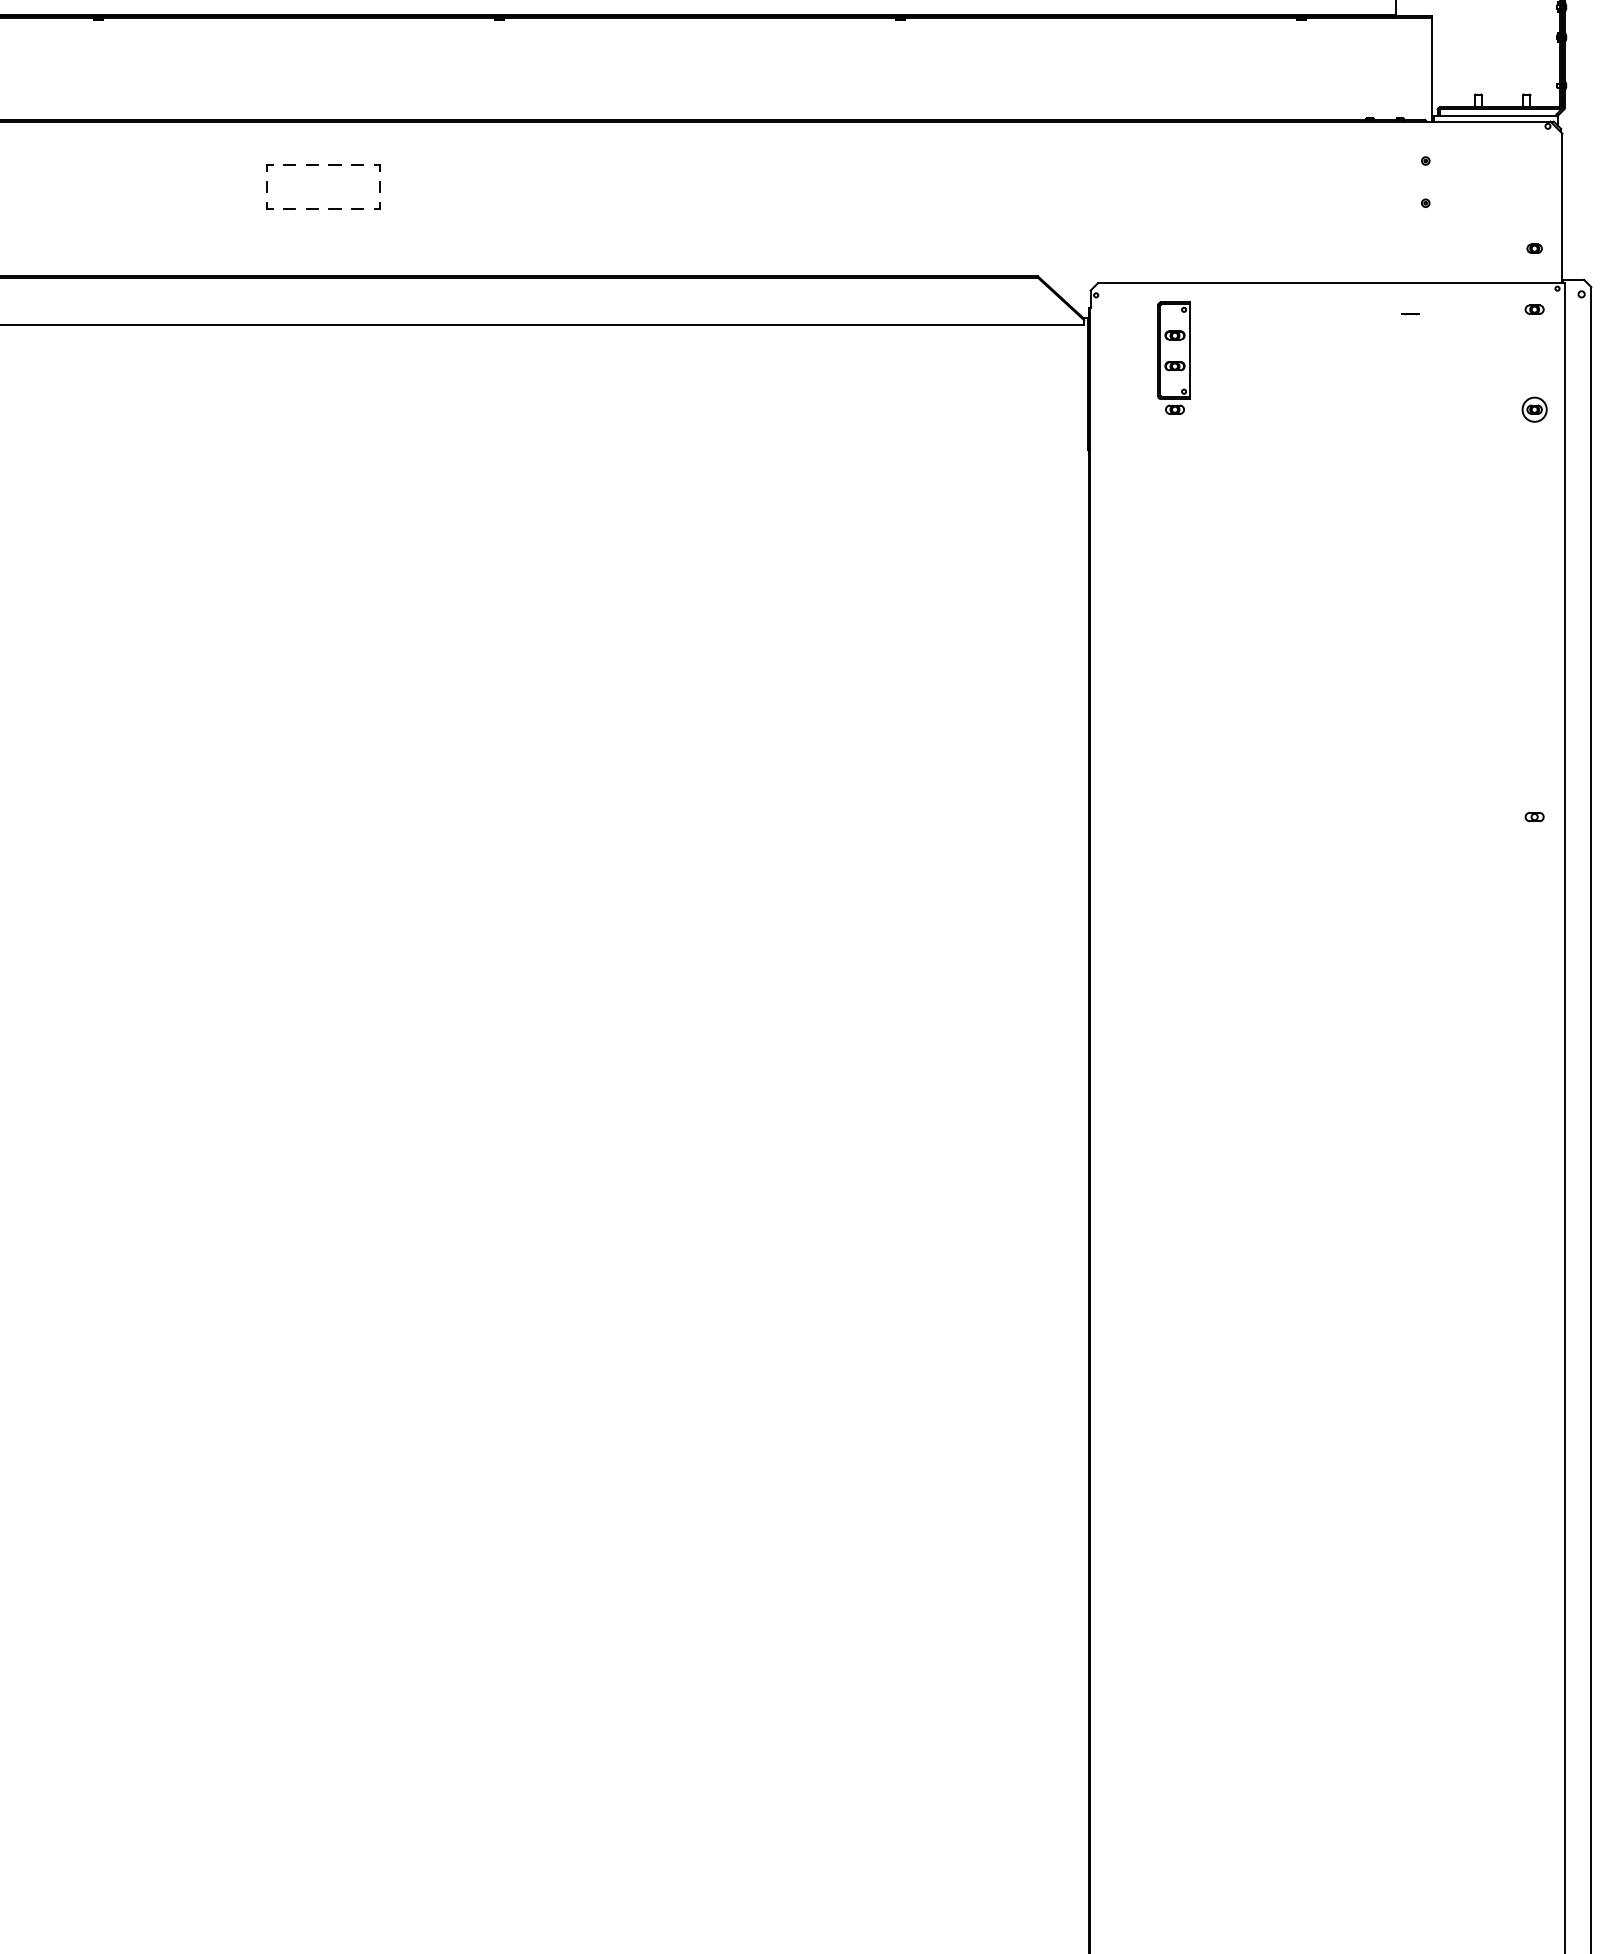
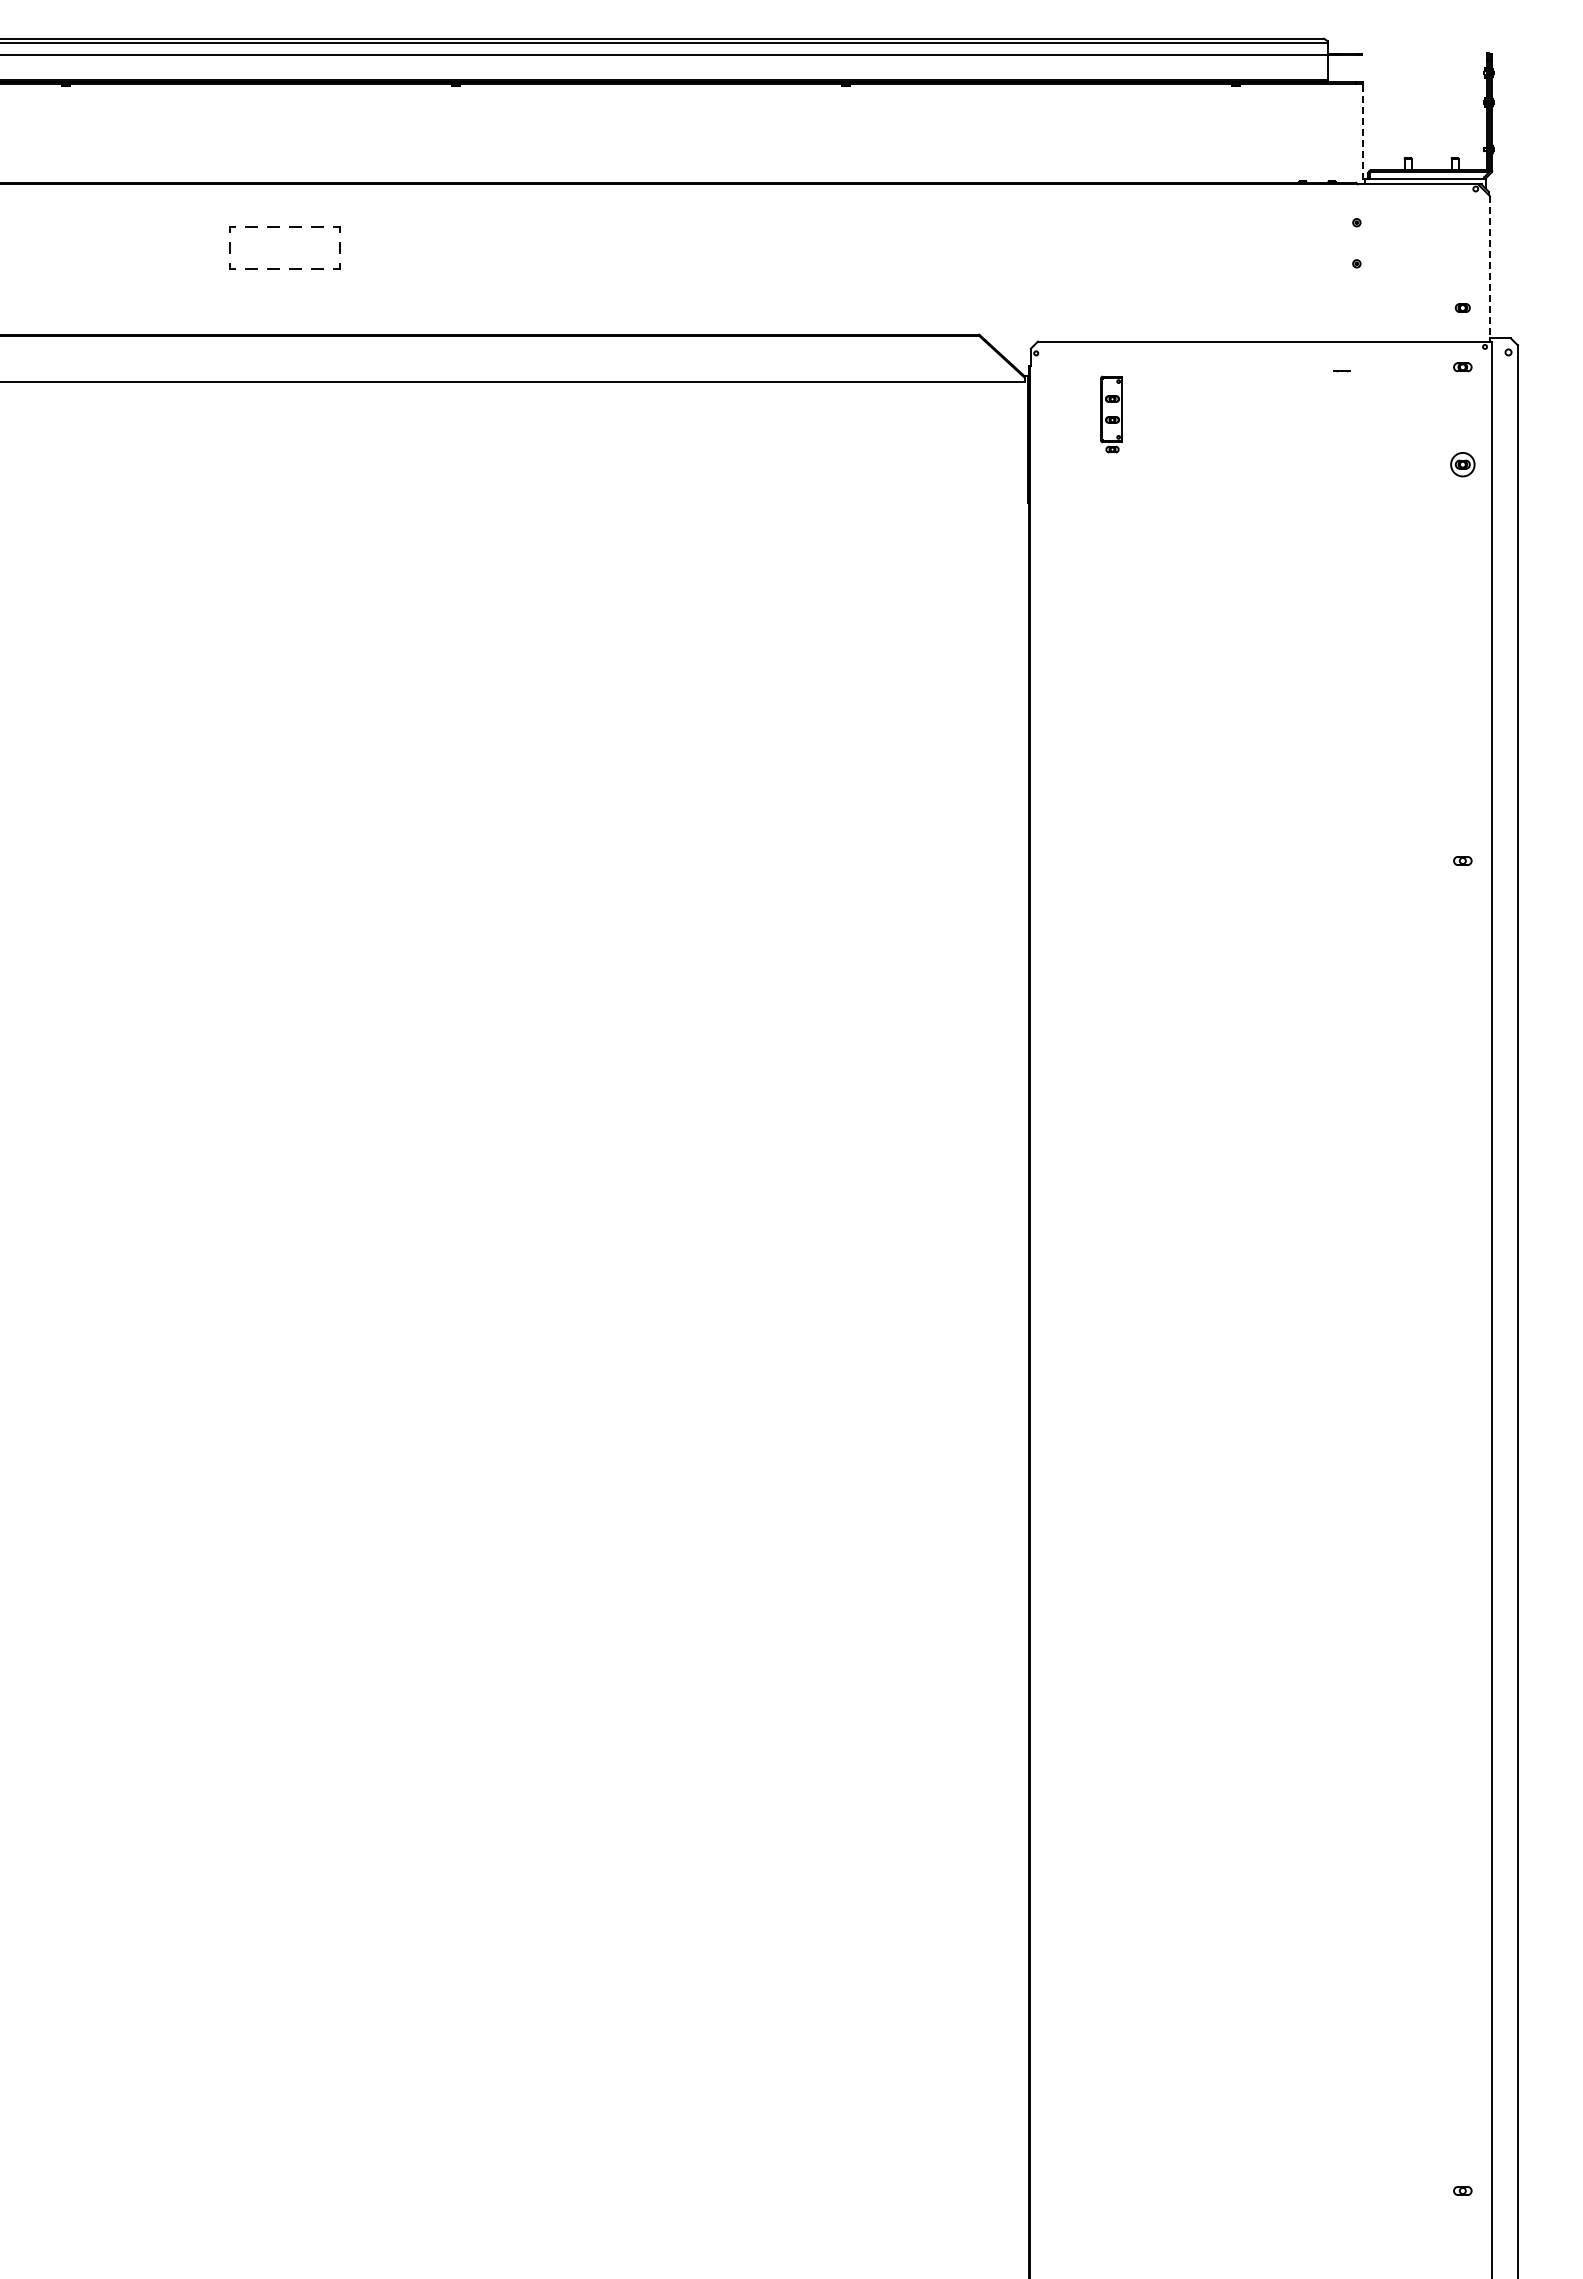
line: (1432, 70) -> (1363, 134), solid -> dashed
line: (1562, 207) -> (1489, 267), solid -> dashed
part: (1173, 358) -> (1111, 414), size x0.7

